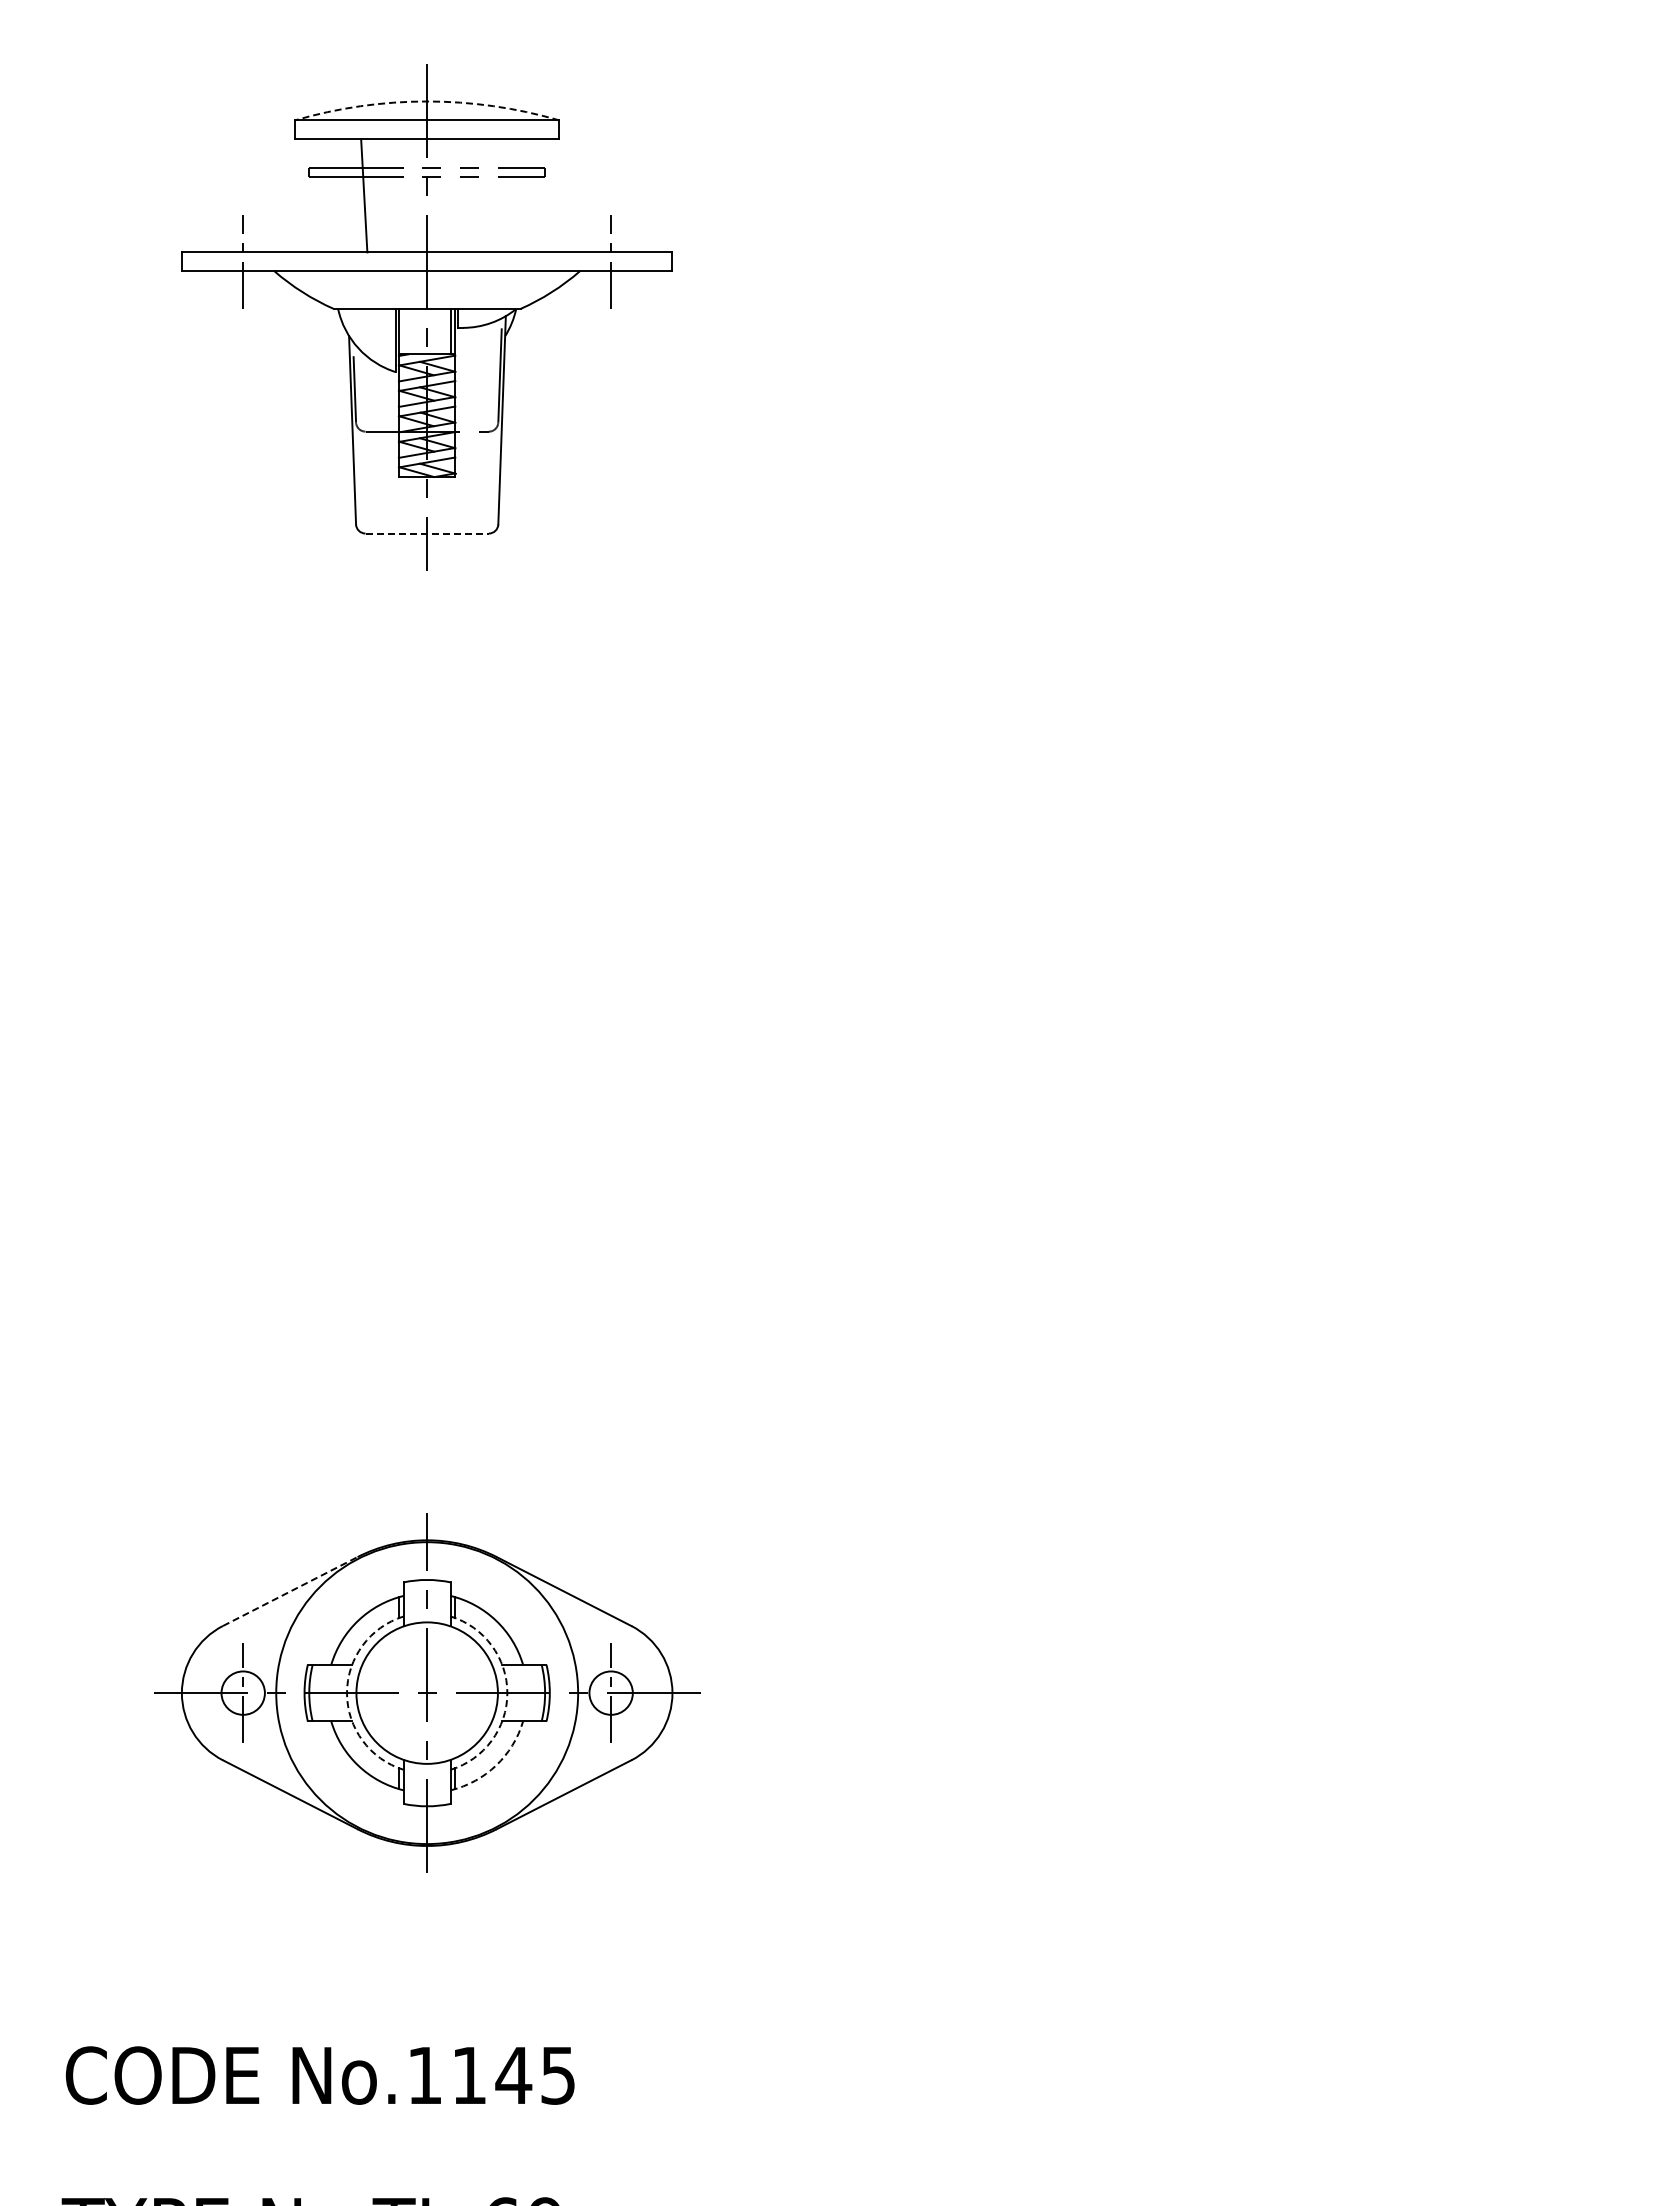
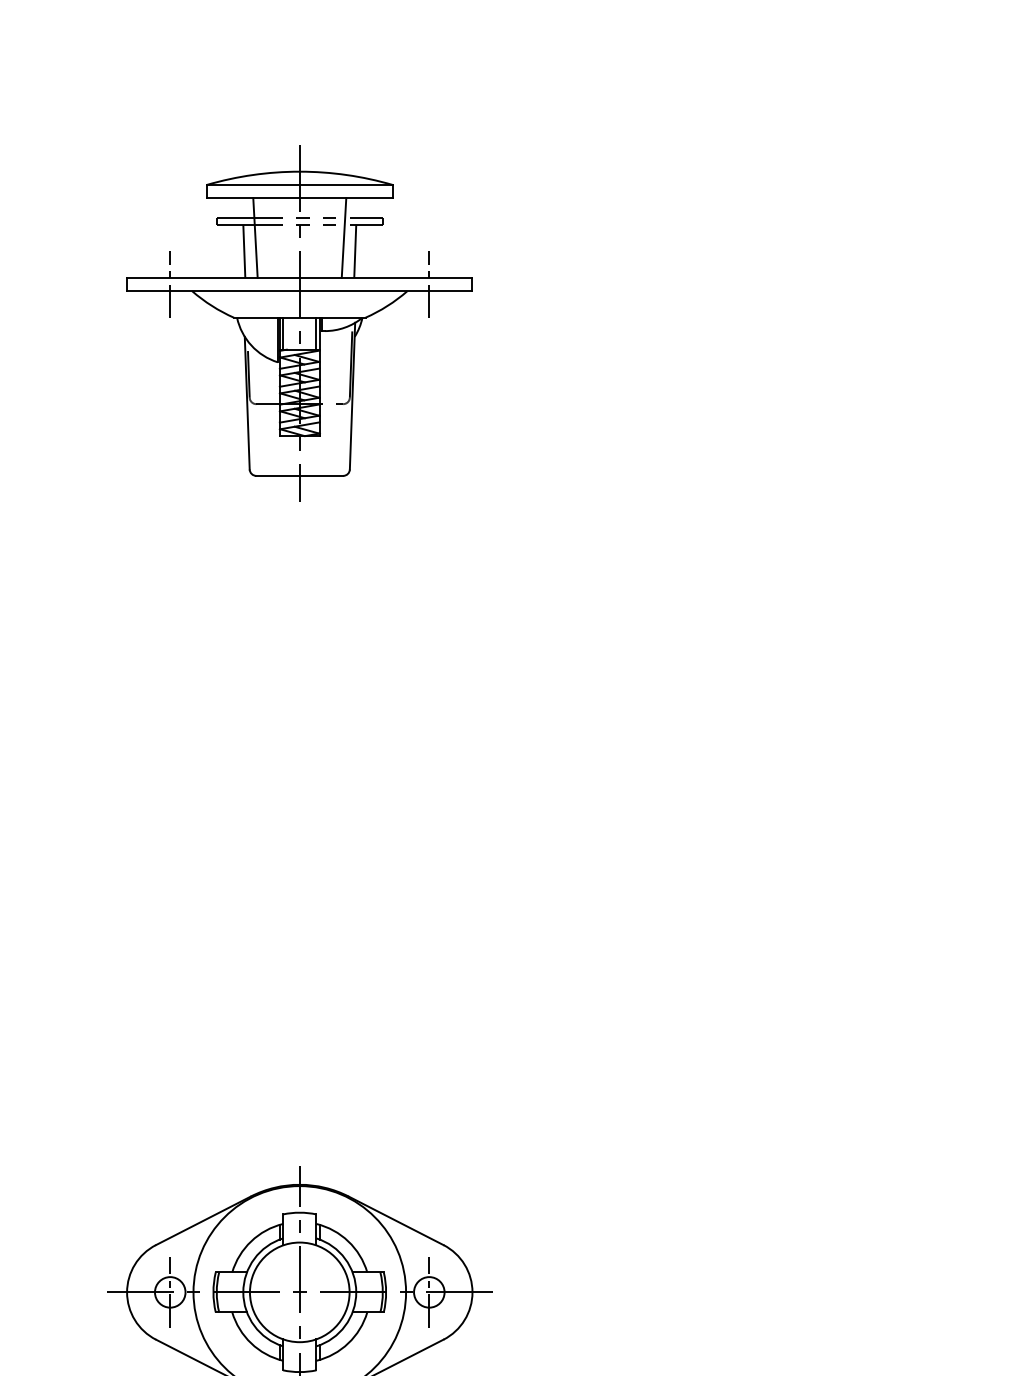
arc: (427, 101) -> (300, 171), dashed -> solid
line: (489, 195) -> (343, 237), added
line: (348, 214) -> (244, 251), added
line: (505, 214) -> (354, 251), added
line: (403, 331) -> (283, 333), added
line: (427, 533) -> (300, 475), dashed -> solid
line: (290, 1591) -> (203, 1220), dashed -> solid
arc: (347, 1693) -> (243, 1292), dashed -> solid
arc: (507, 1693) -> (356, 1292), dashed -> solid
arc: (496, 1765) -> (348, 1343), dashed -> solid

